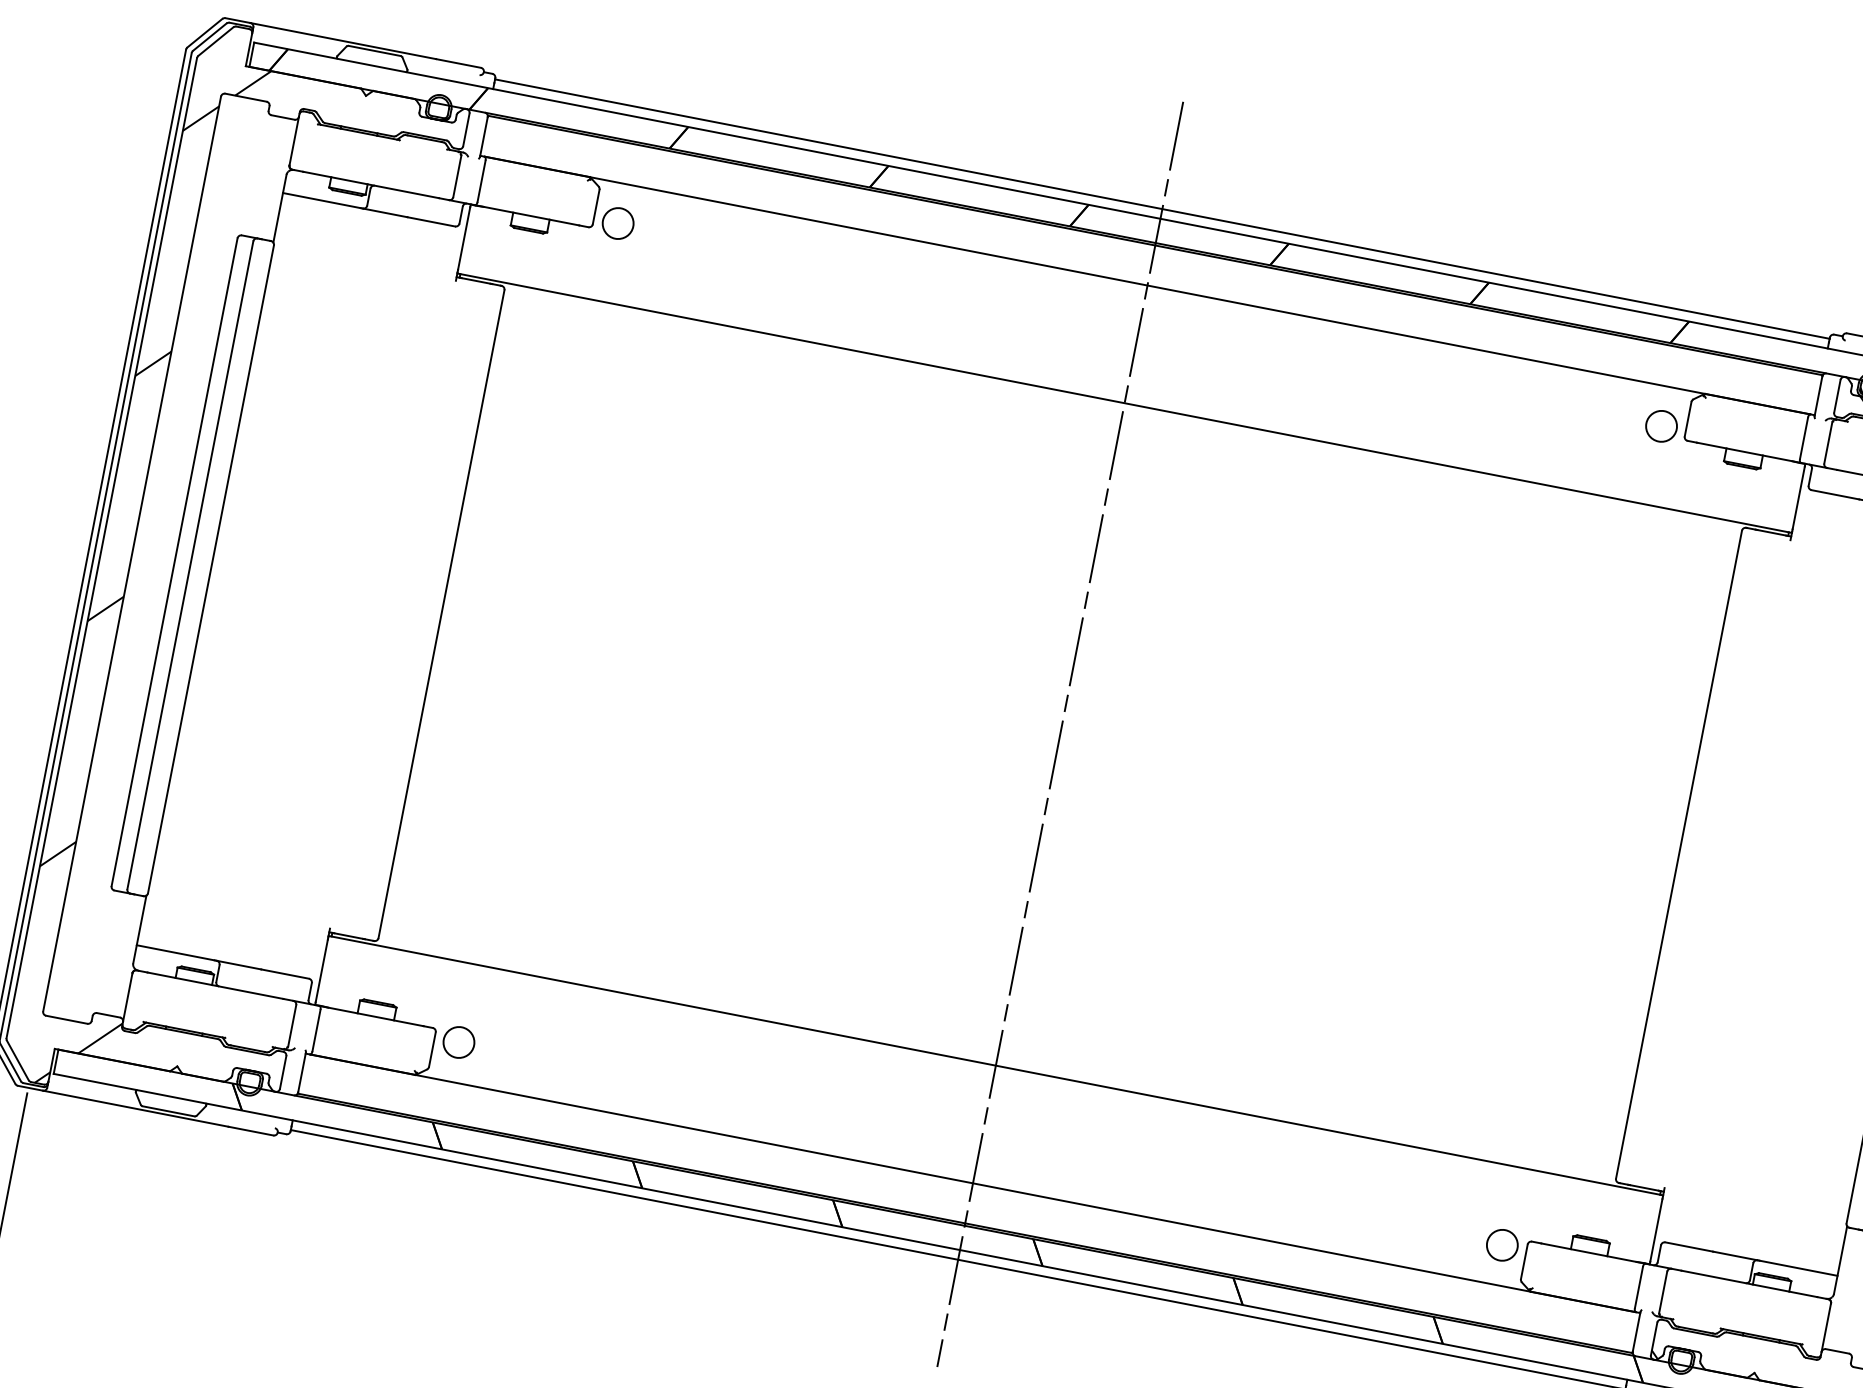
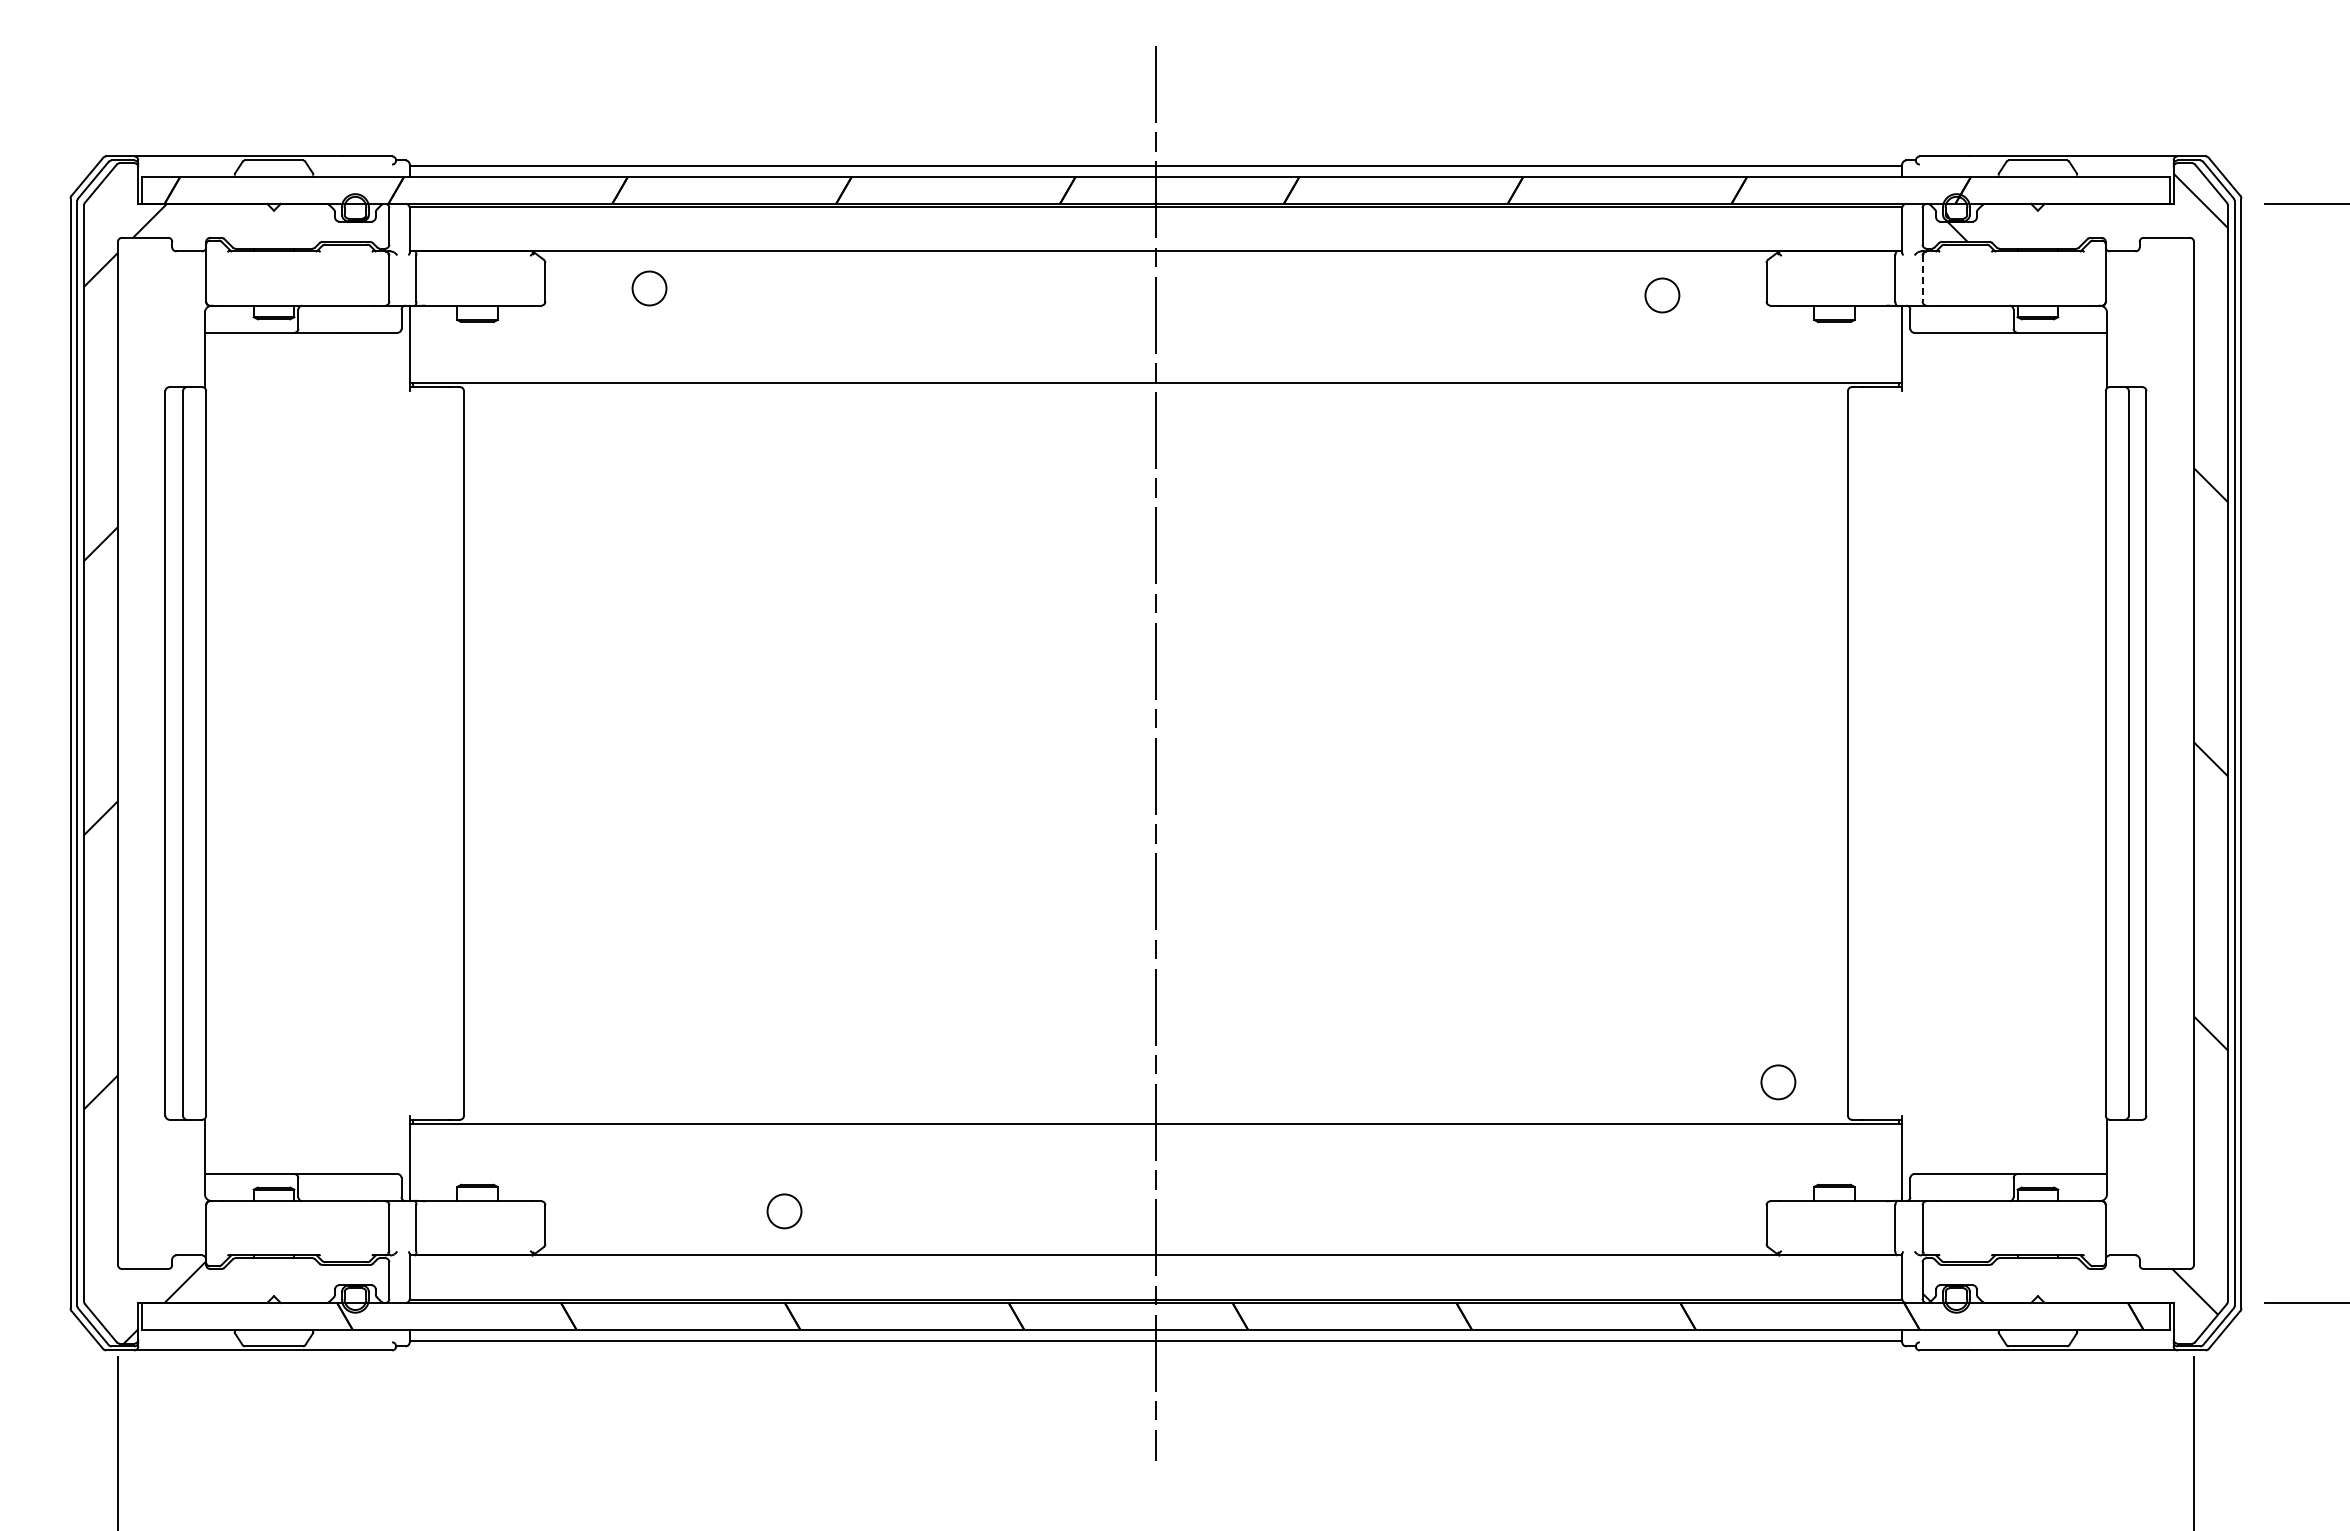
circle: (618, 223) -> (649, 288), moved
circle: (1661, 426) -> (1662, 295), moved
line: (1828, 443) -> (1922, 279), solid -> dashed
circle: (458, 1042) -> (784, 1211), moved
circle: (1502, 1245) -> (1778, 1082), moved

